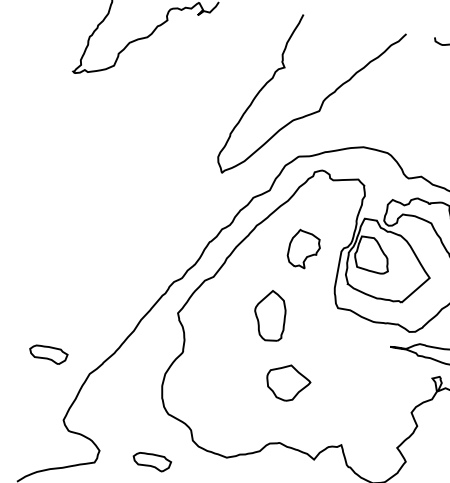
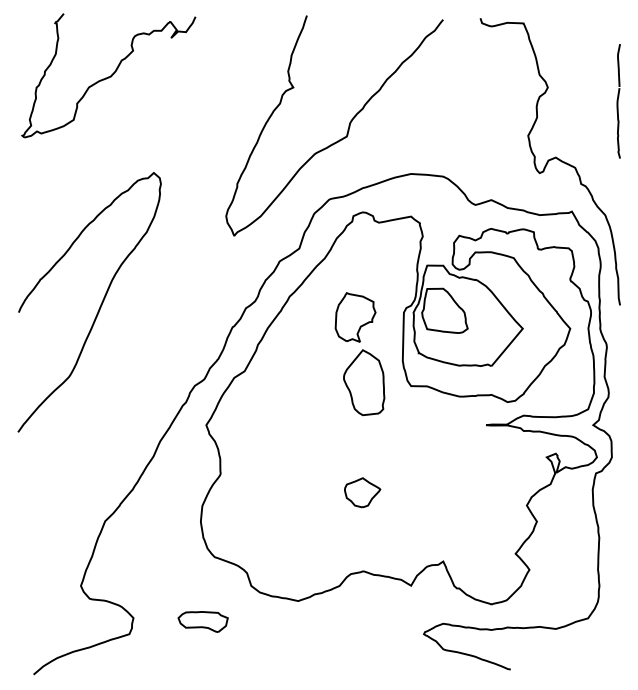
curve: (111, 210) -> (99, 306), added
part: (270, 315) -> (364, 382), moved
part: (47, 354) -> (47, 504), removed
part: (288, 383) -> (362, 492), size x0.62

